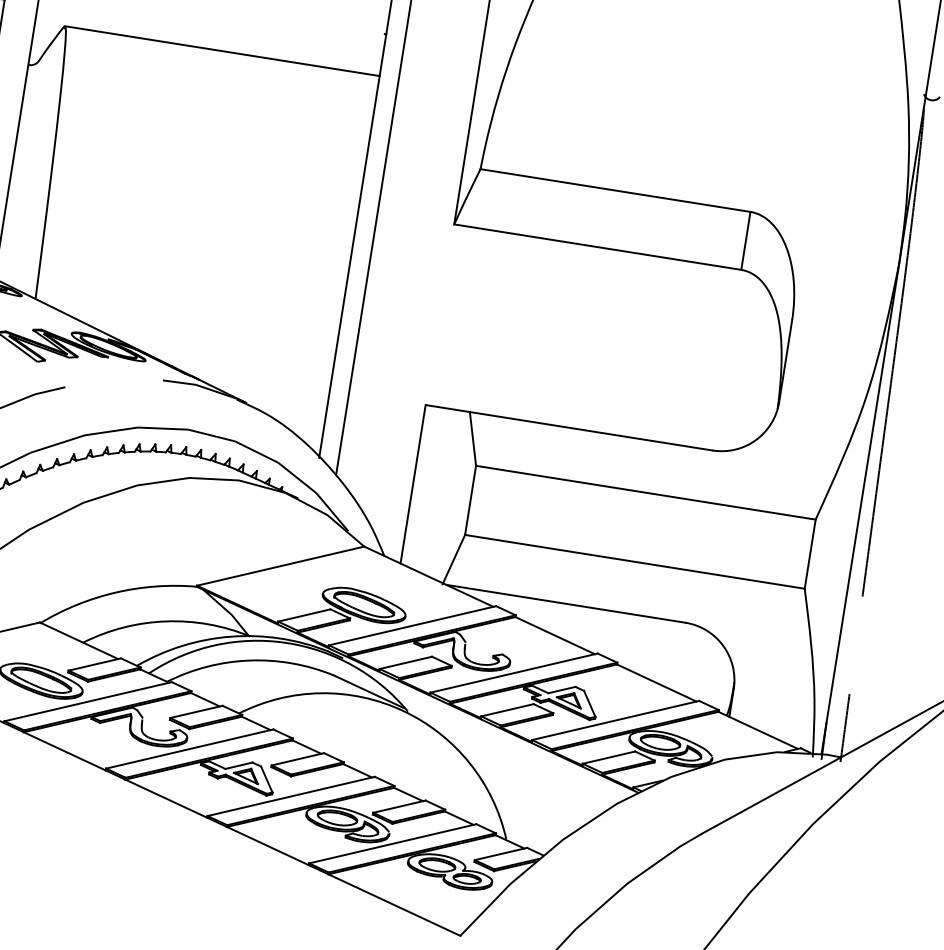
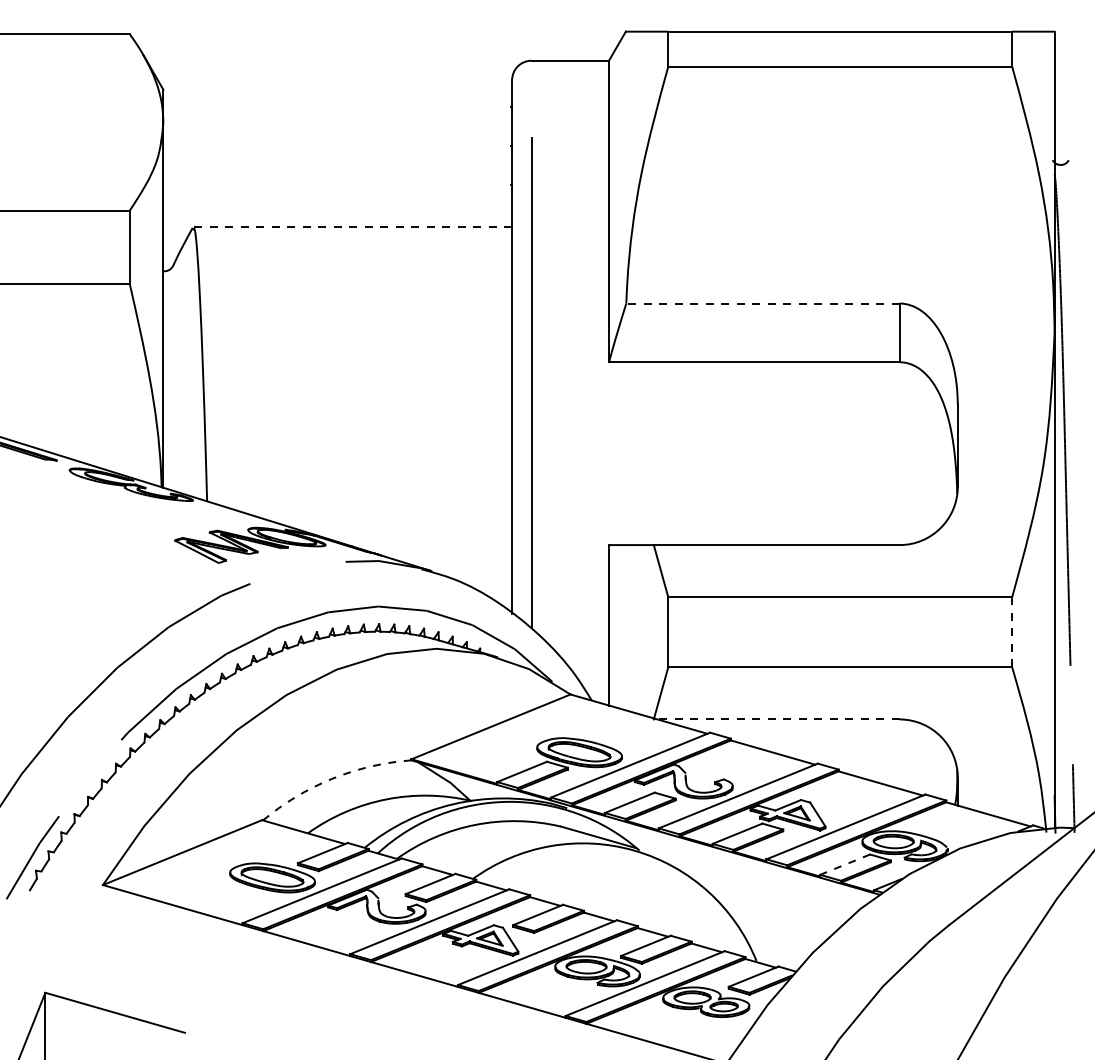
line: (221, 51) -> (352, 227), solid -> dashed
line: (615, 190) -> (762, 303), solid -> dashed
line: (810, 554) -> (1012, 632), solid -> dashed
arc: (115, 592) -> (331, 778), solid -> dashed
line: (565, 603) -> (778, 719), solid -> dashed
line: (609, 757) -> (845, 864), solid -> dashed

